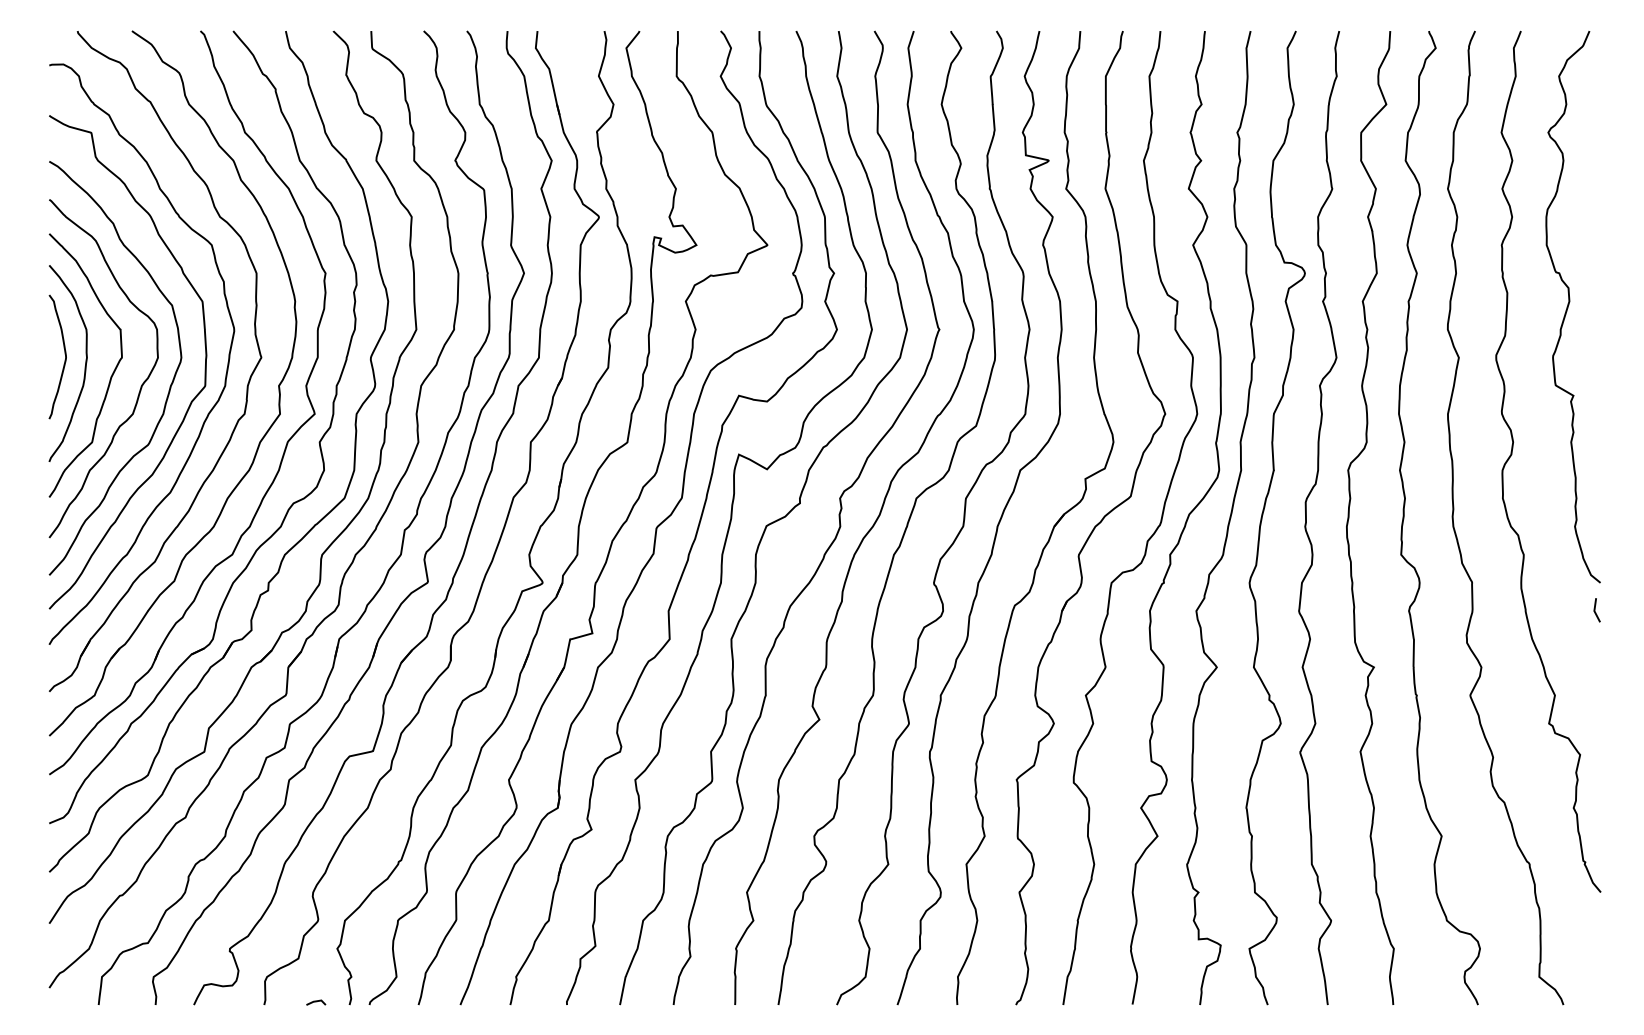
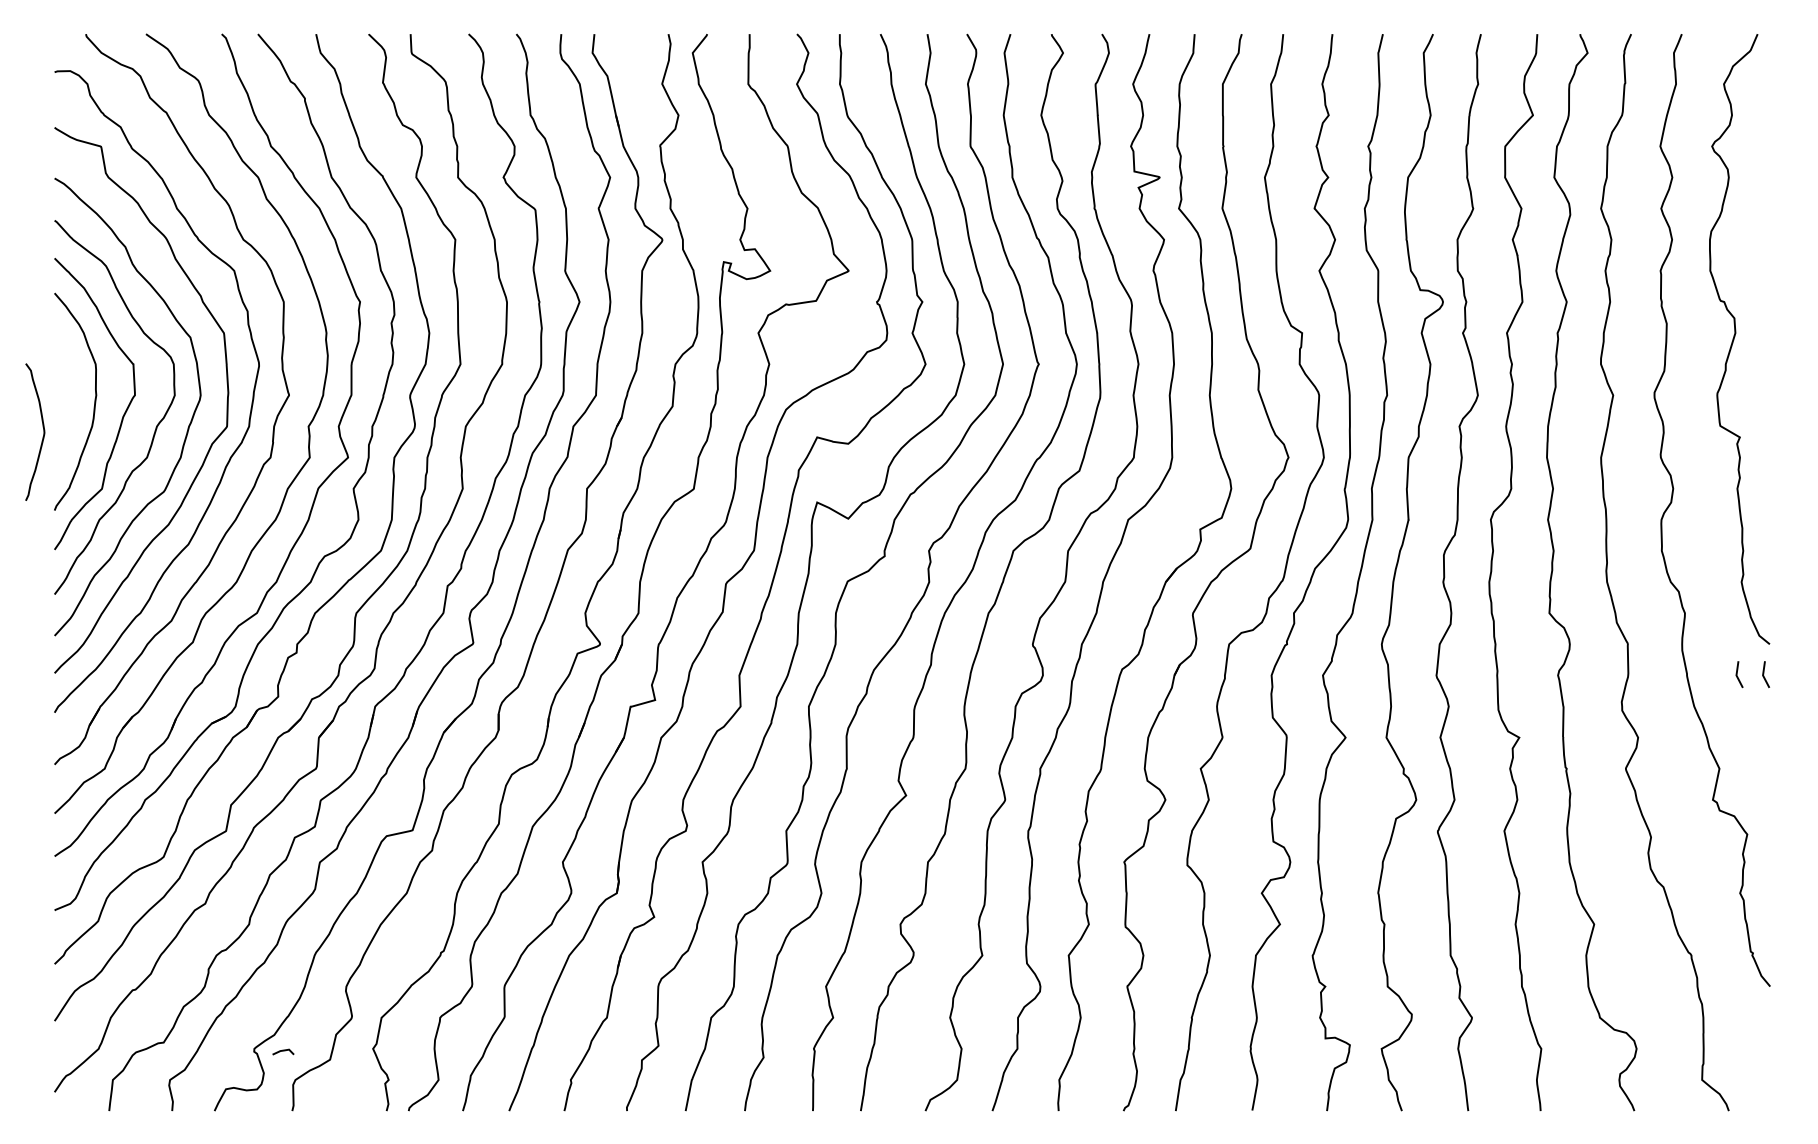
curve: (64, 354) -> (42, 429), moved
line: (1571, 610) -> (1737, 674), added
line: (316, 1002) -> (283, 1051), moved

